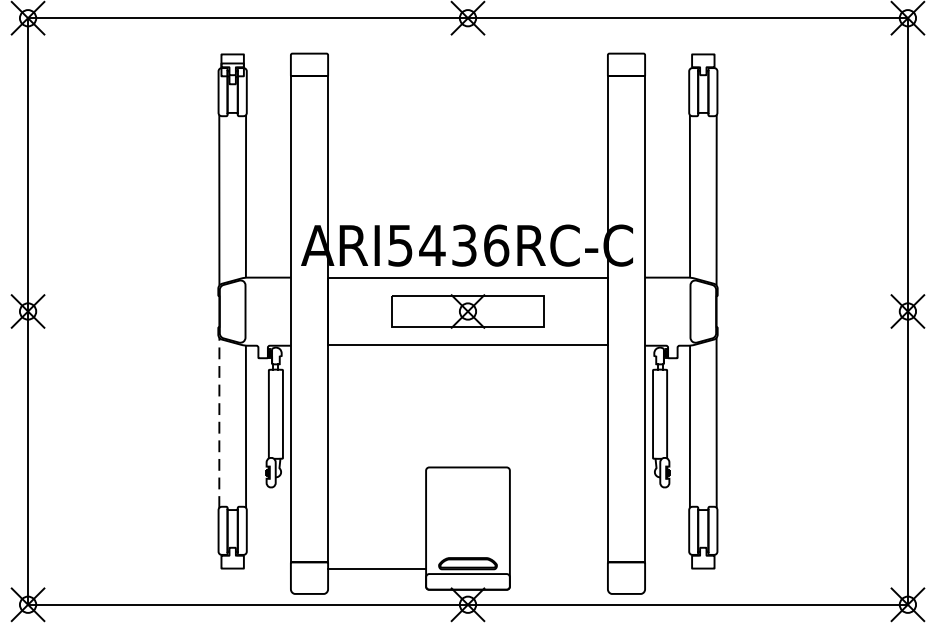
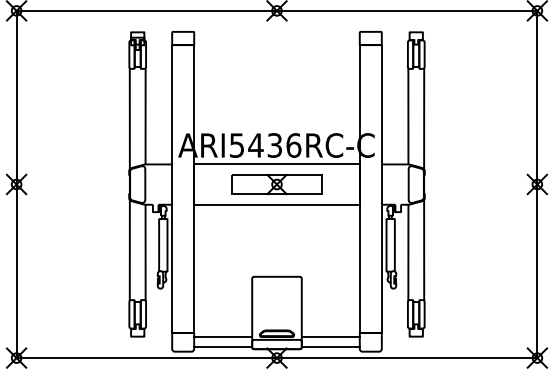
line: (218, 421) -> (129, 249), dashed -> solid
line: (558, 569) -> (330, 337), added
line: (377, 585) -> (223, 346), added
line: (558, 585) -> (330, 346), added

